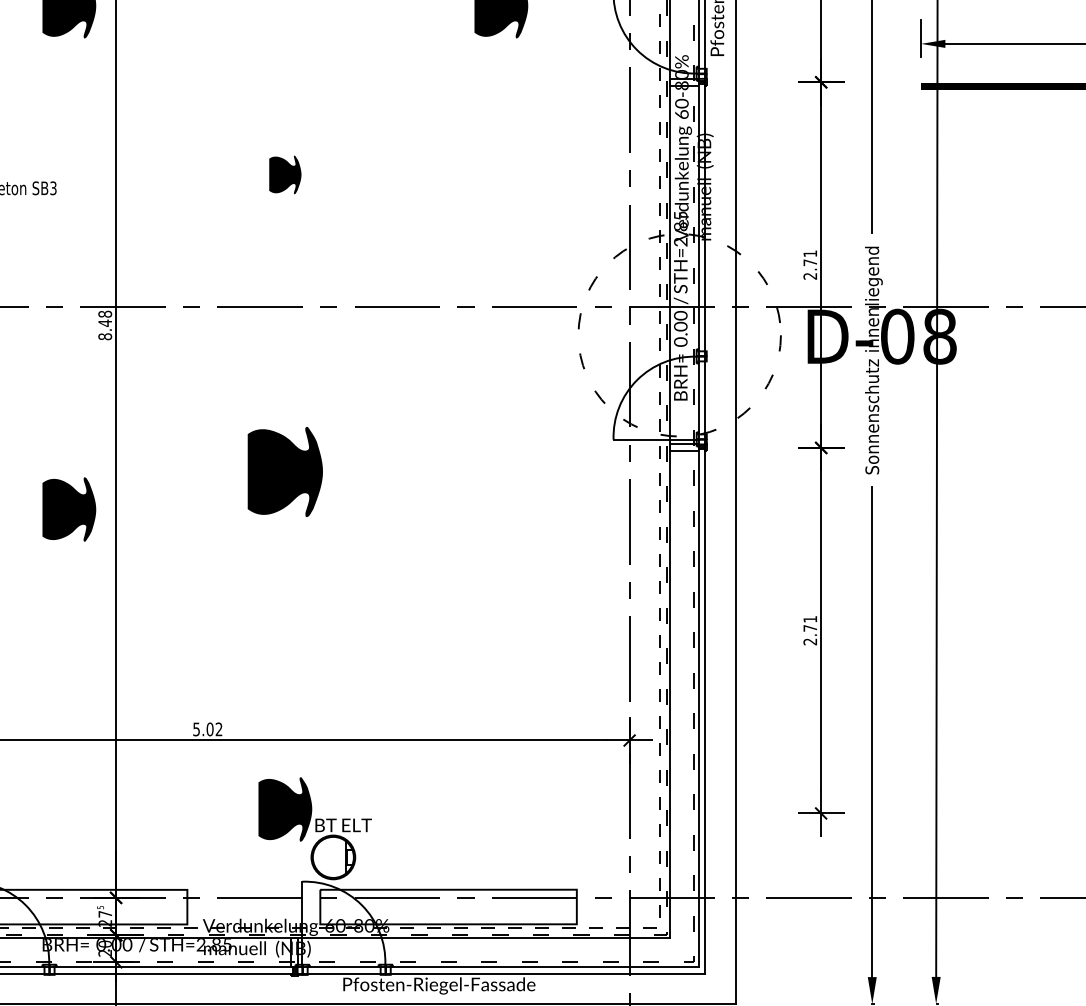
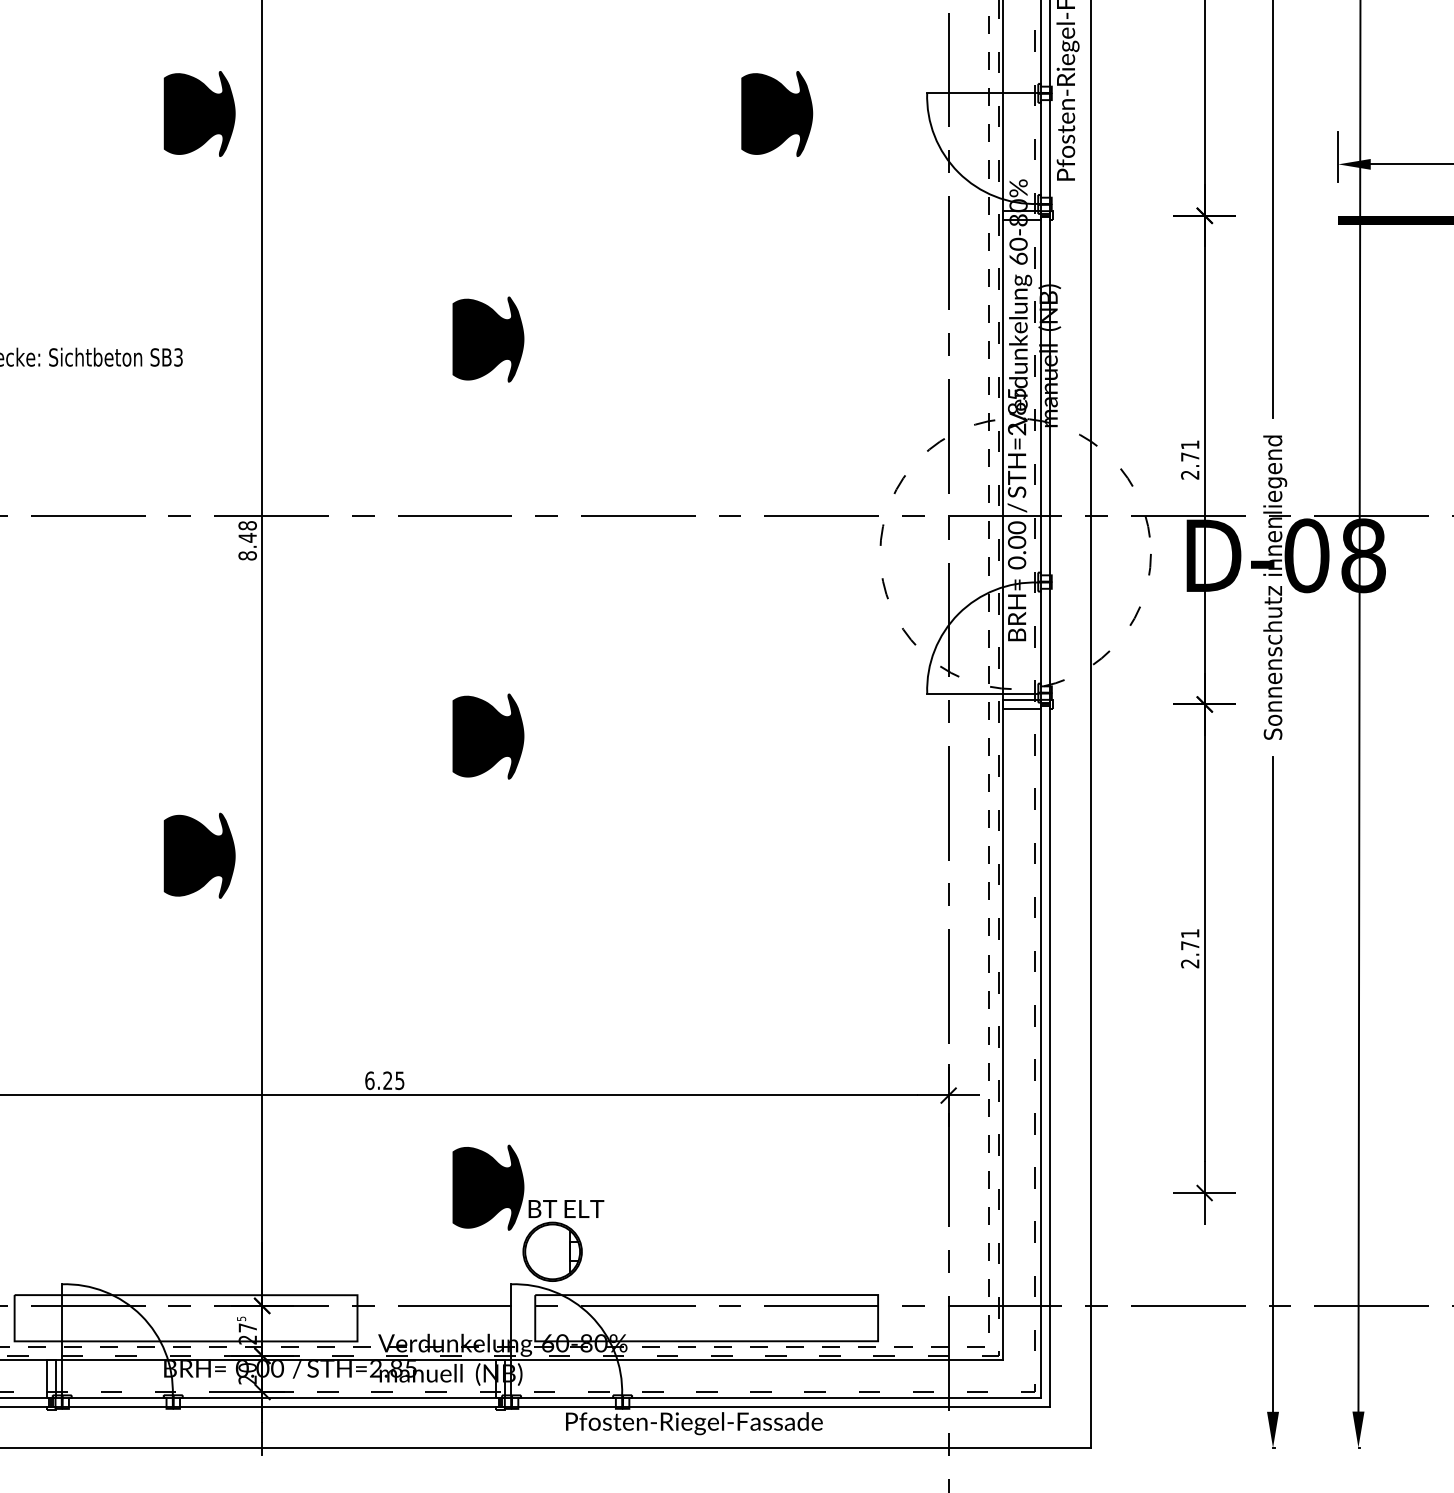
part: (285, 174) -> (488, 339), size x1.67
part: (285, 471) -> (488, 736), size x0.71
part: (69, 509) -> (199, 855), moved
text: (207, 729) -> (384, 1080), 5.02 -> 6.25

